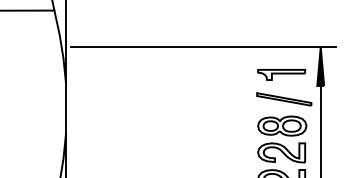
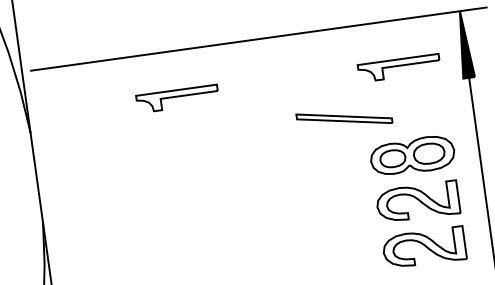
part: (152, 74) -> (177, 98), added
part: (284, 99) -> (344, 118), moved

